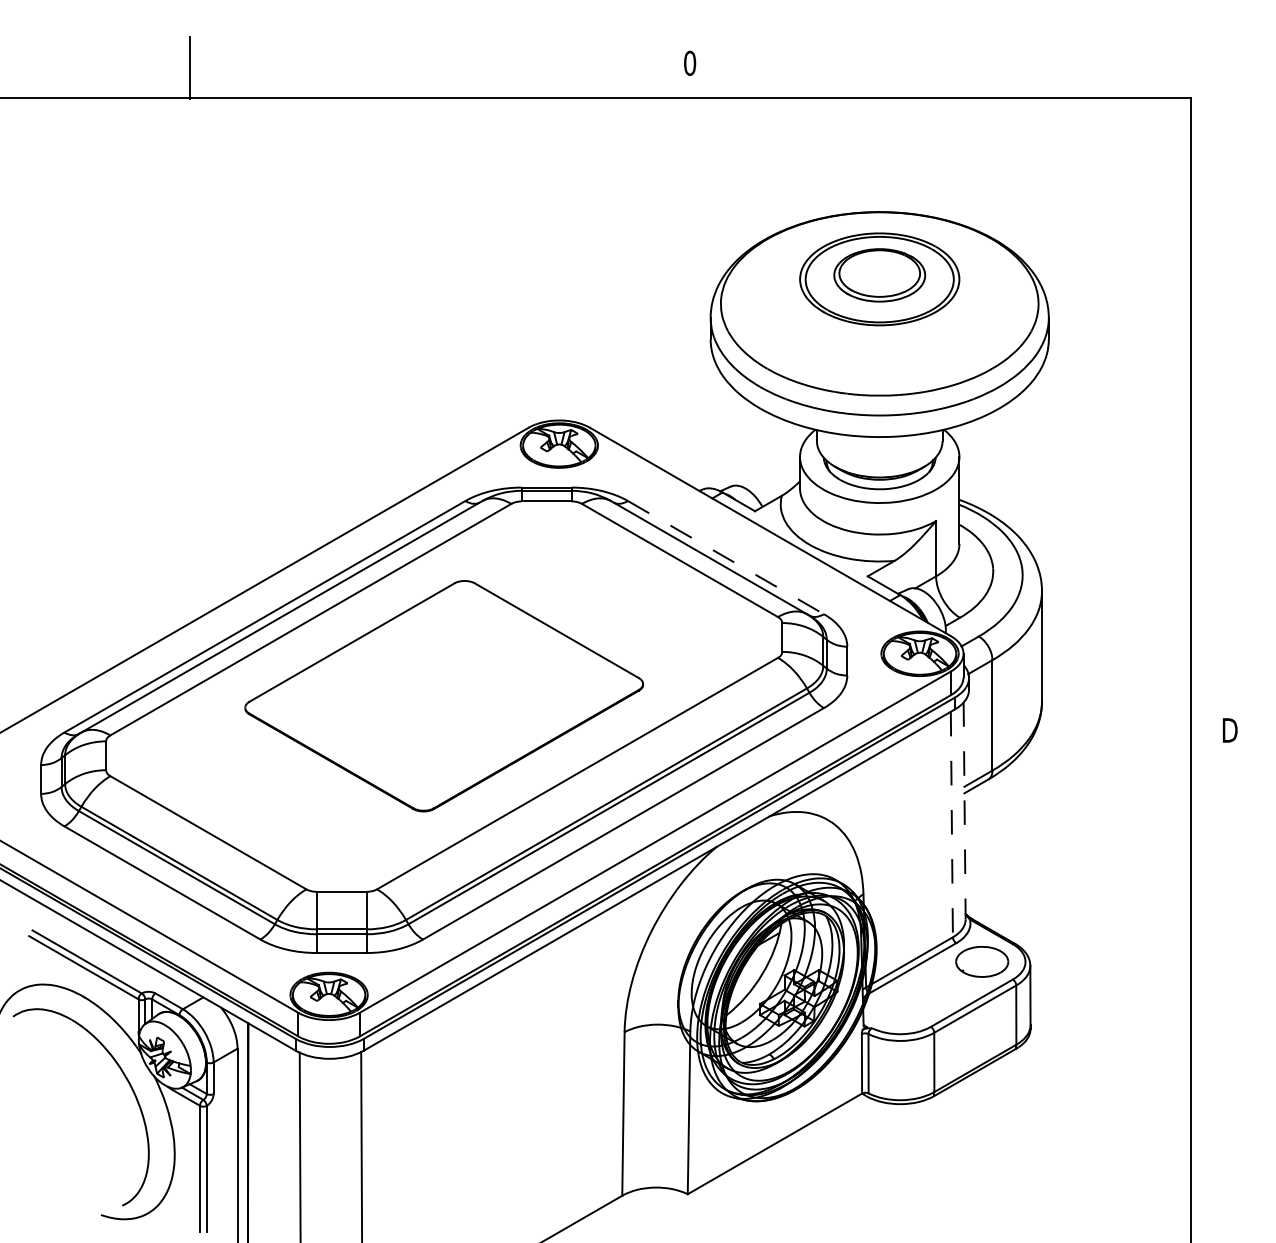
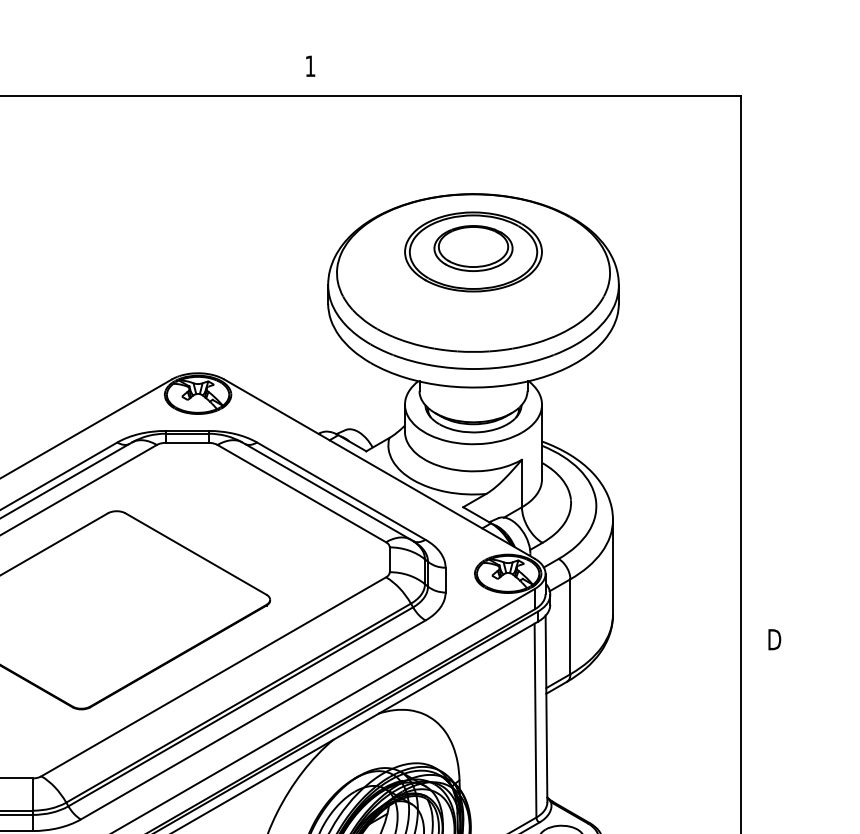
text: (690, 62) -> (310, 65), 0 -> 1
line: (726, 557) -> (341, 491), dashed -> solid
line: (964, 810) -> (546, 708), dashed -> solid
line: (951, 824) -> (535, 720), dashed -> solid

